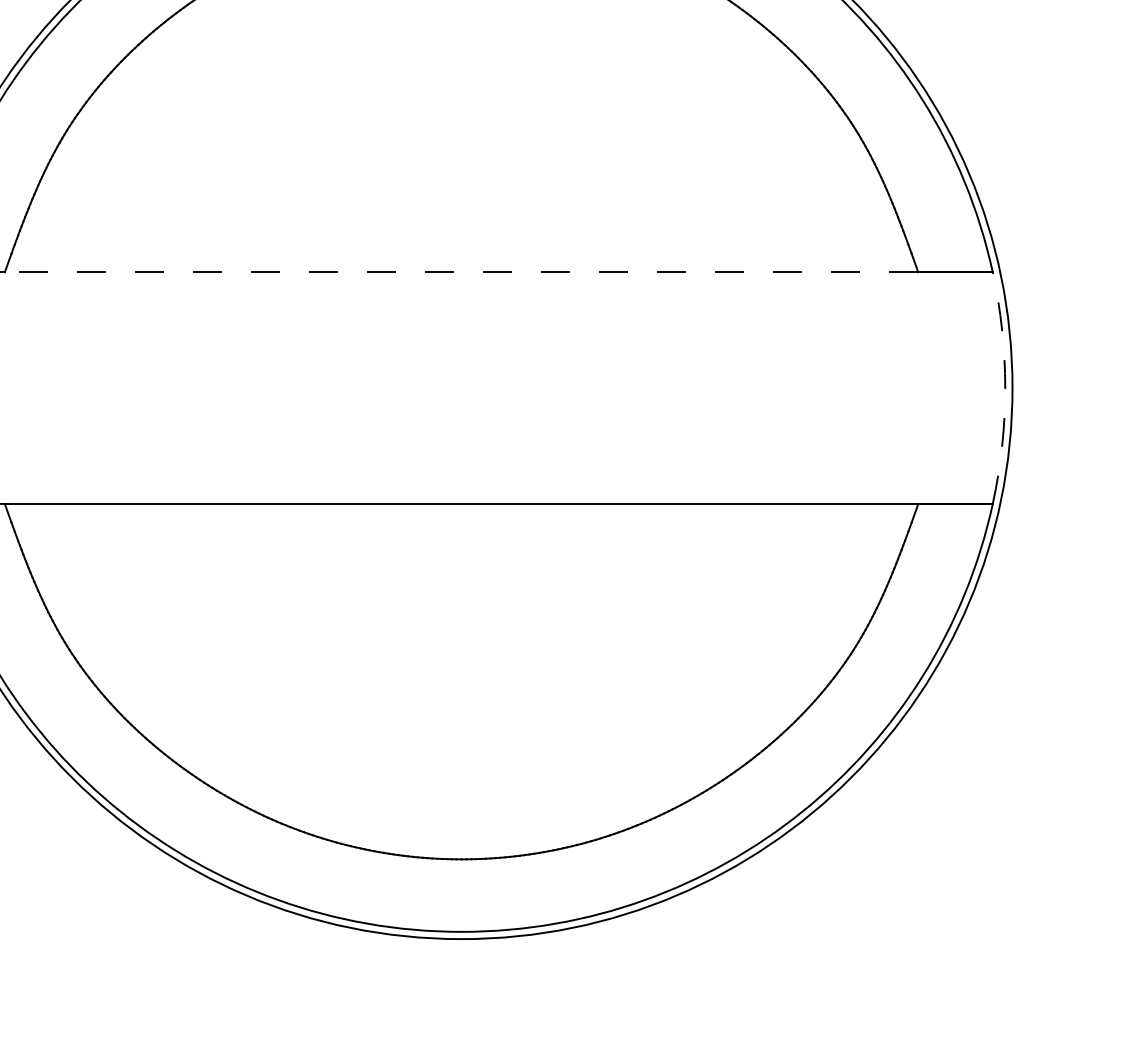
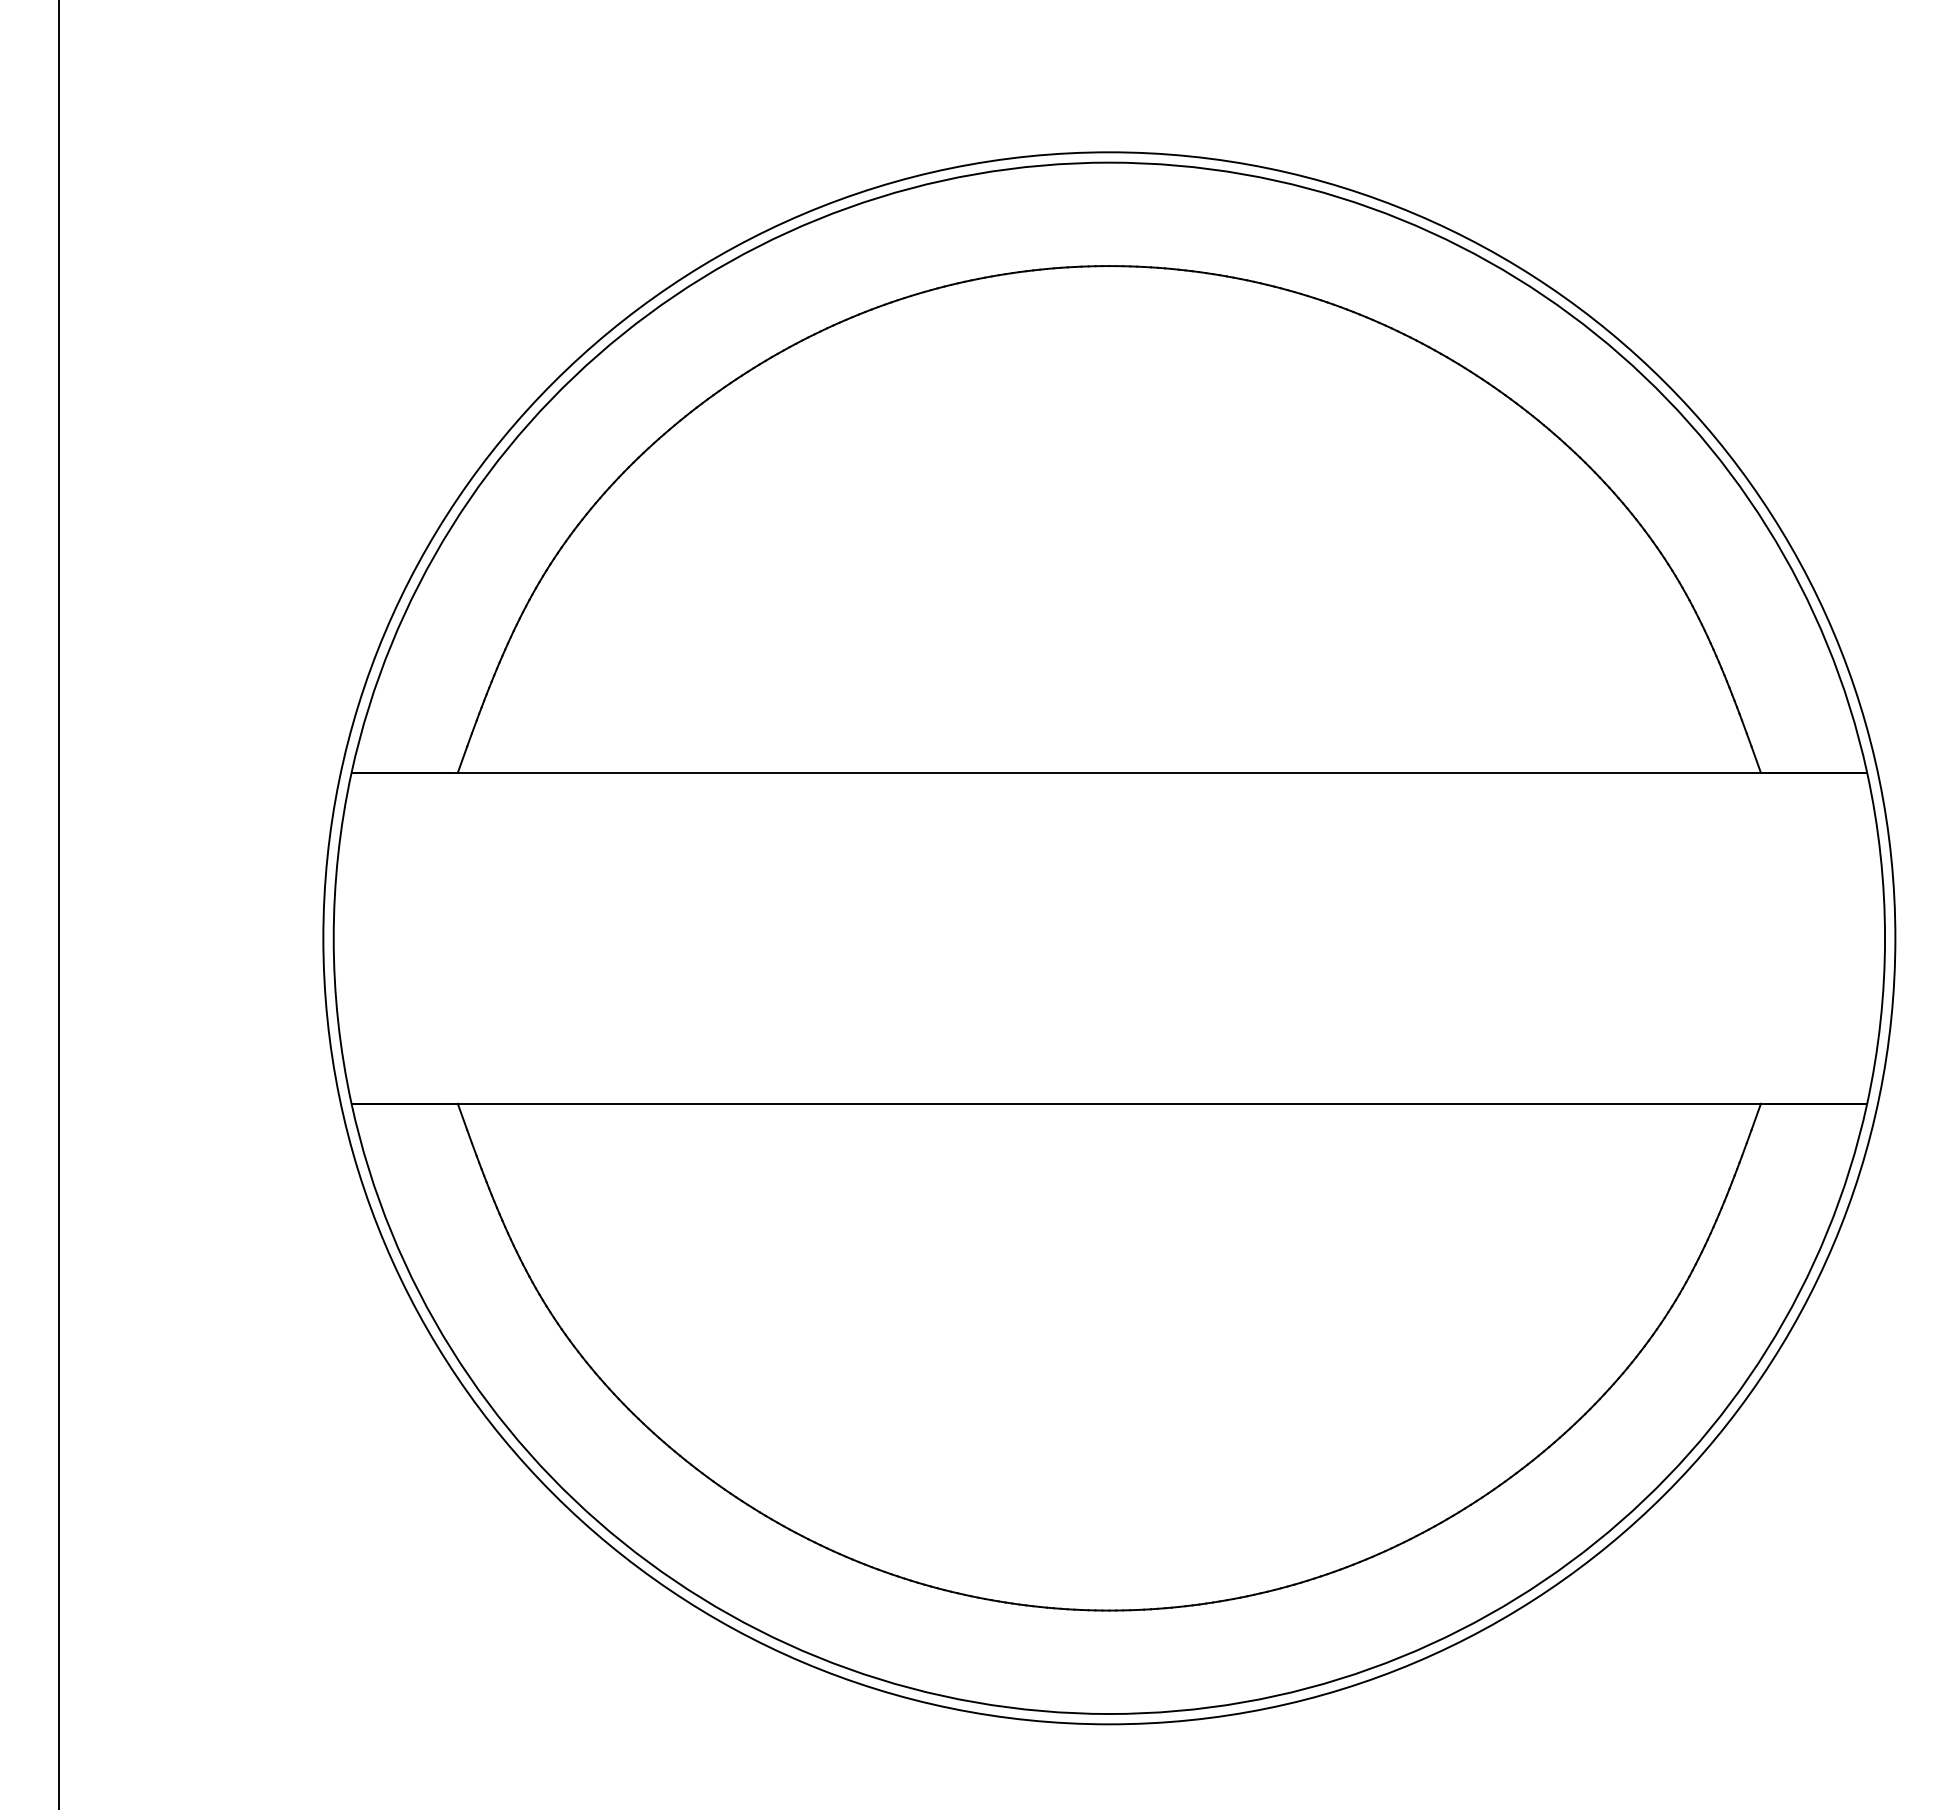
line: (461, 271) -> (1109, 772), dashed -> solid
arc: (1005, 388) -> (1885, 938), dashed -> solid

